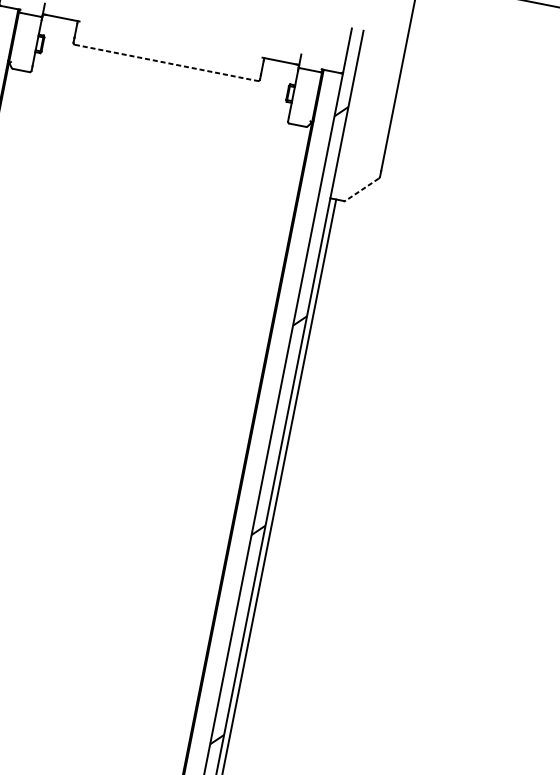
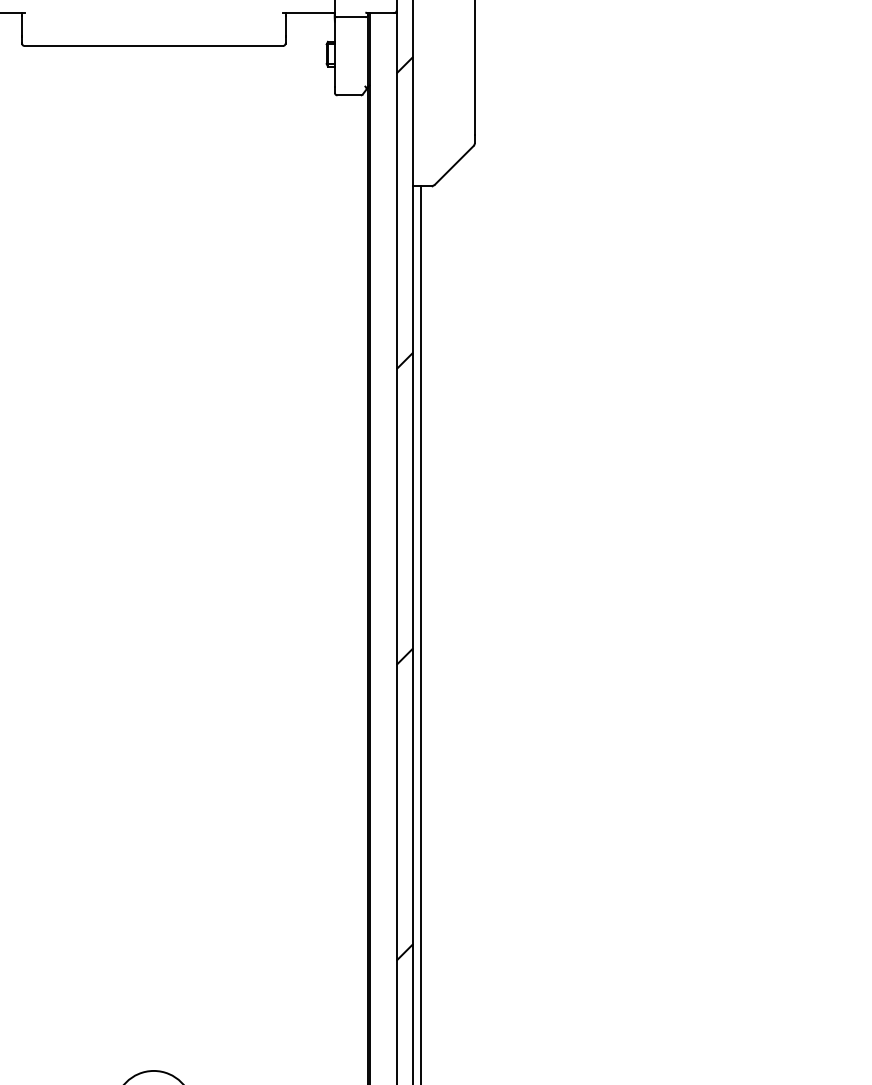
line: (166, 62) -> (154, 45), dashed -> solid
line: (361, 189) -> (453, 165), dashed -> solid

